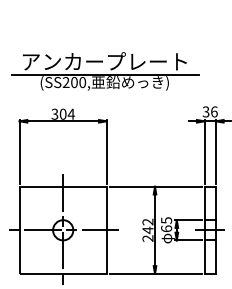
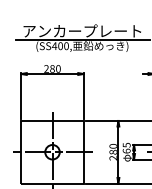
text: (65, 82) -> (54, 46), (SS200, -> (SS400,
text: (63, 113) -> (52, 68), 304 -> 280
text: (147, 225) -> (113, 148), 242 -> 280

